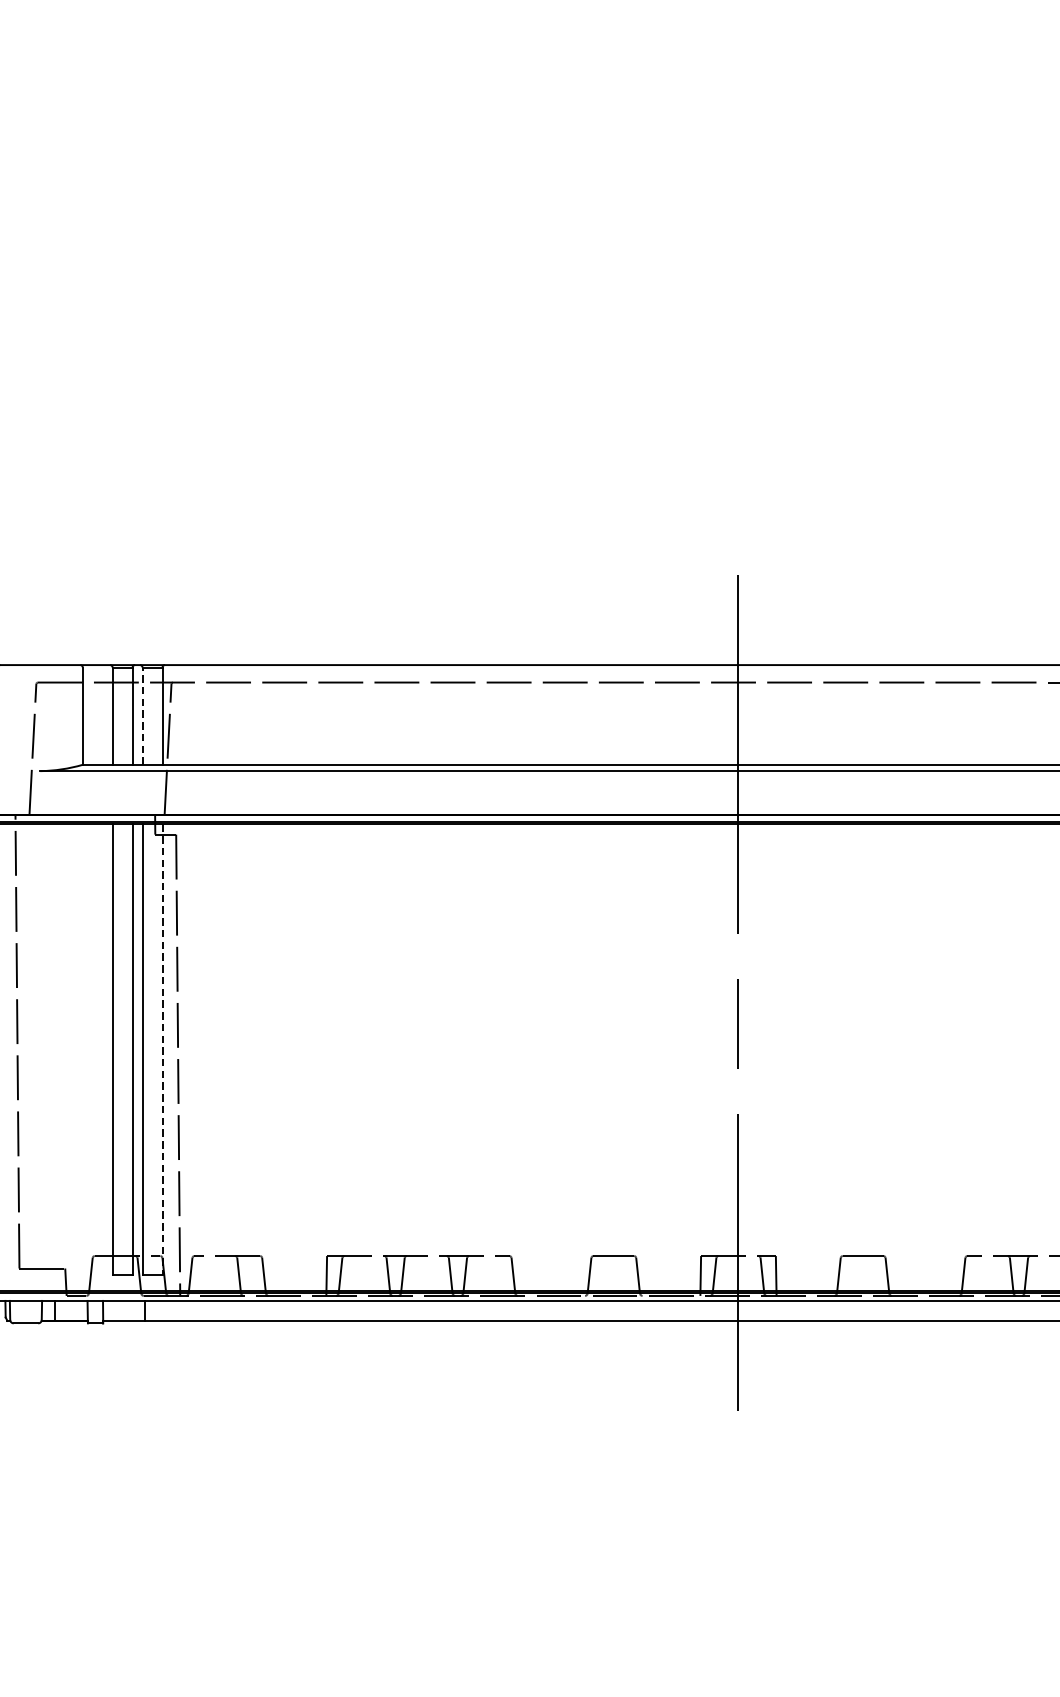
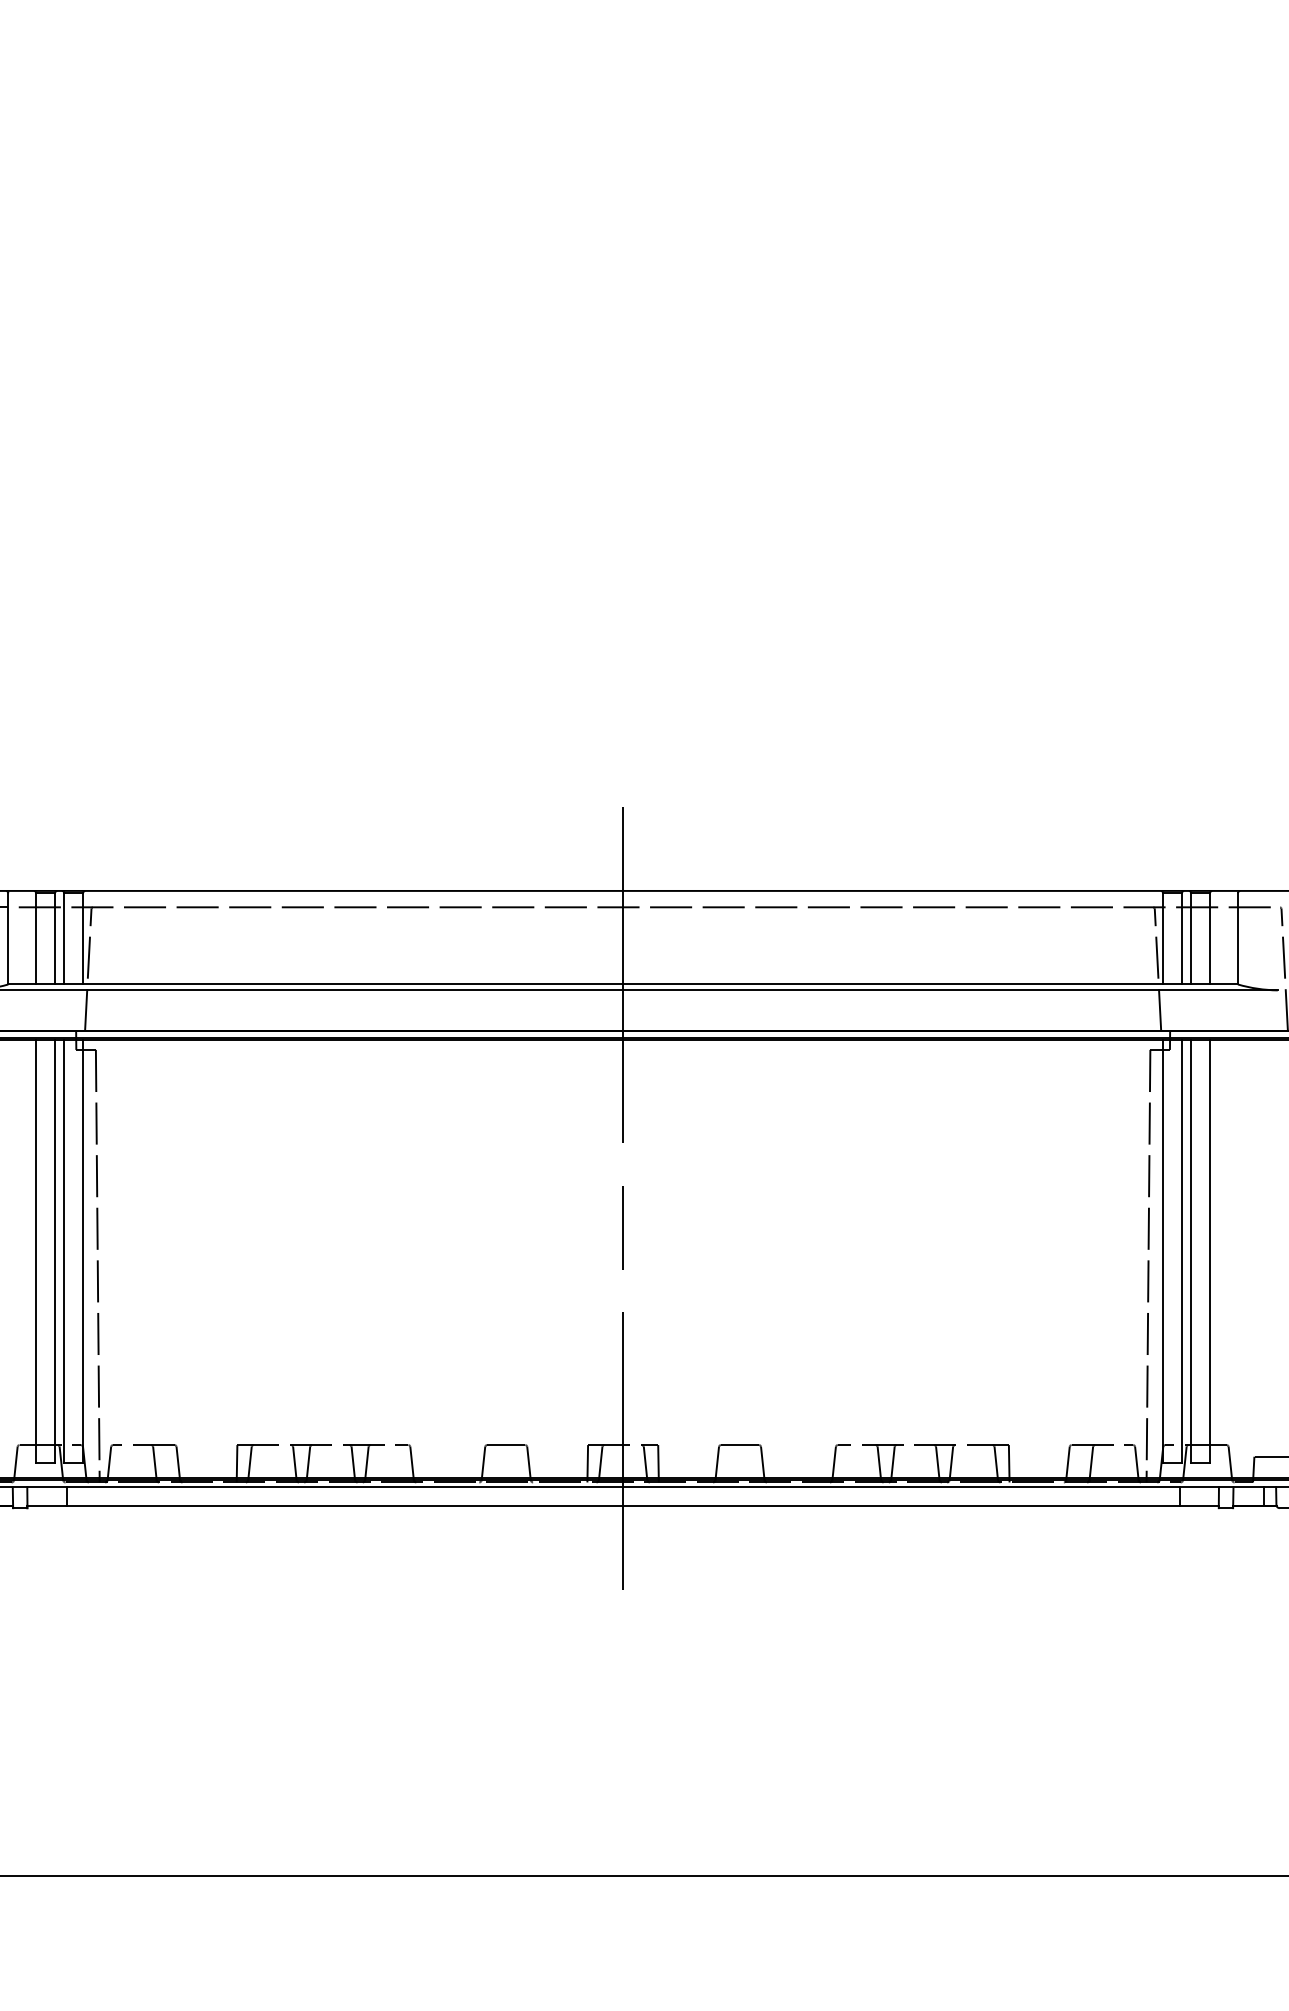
line: (142, 715) -> (64, 938), dashed -> solid
line: (162, 1050) -> (83, 1252), dashed -> solid

